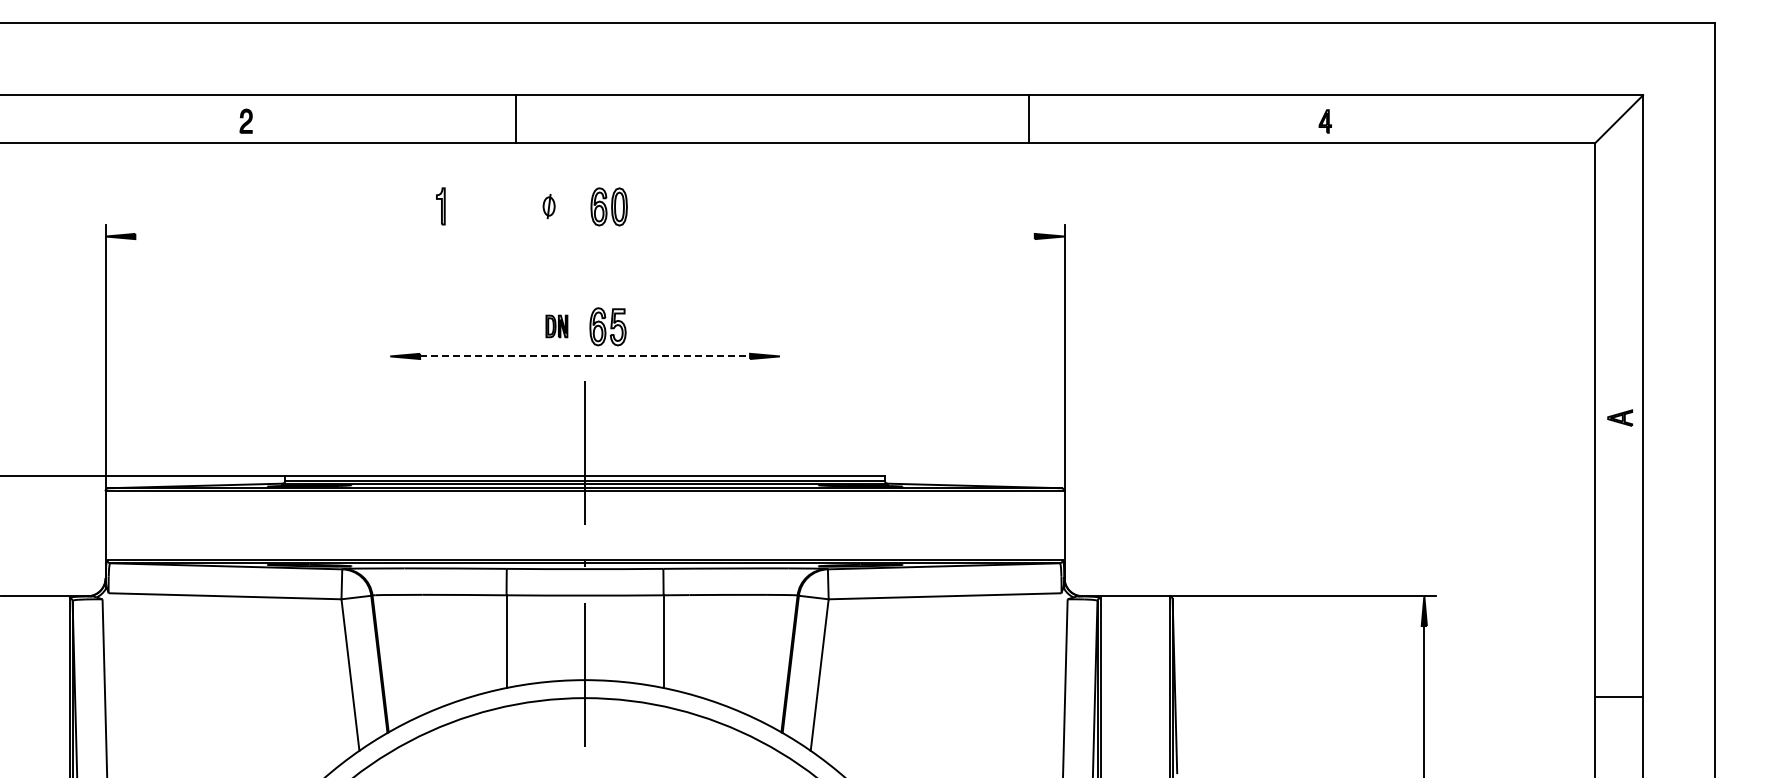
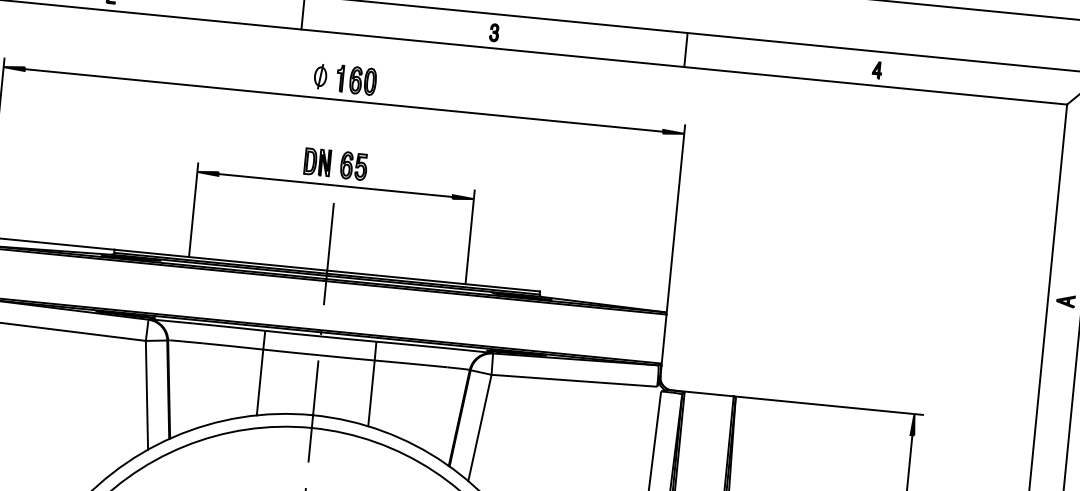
line: (1028, 119) -> (685, 50), moved
part: (785, 121) -> (494, 32), added
part: (440, 206) -> (339, 78), moved
part: (548, 206) -> (320, 76), size x1.43
line: (584, 236) -> (343, 100), added
part: (556, 326) -> (317, 162), size x1.67
line: (585, 356) -> (335, 185), dashed -> solid
line: (390, 410) -> (193, 210), added
line: (779, 410) -> (469, 237), added

